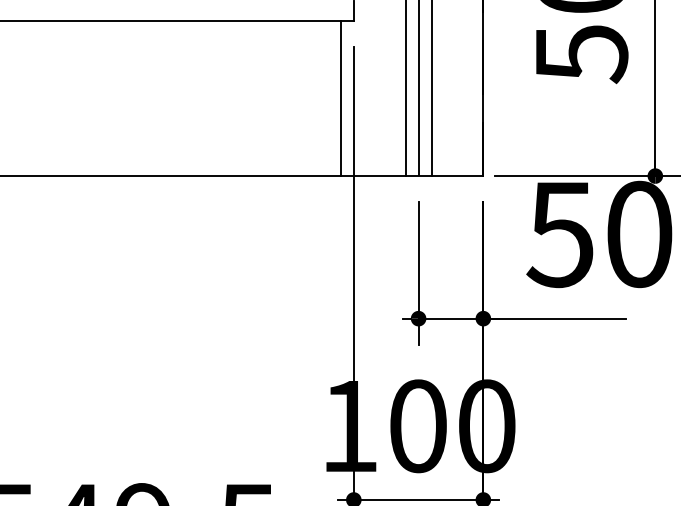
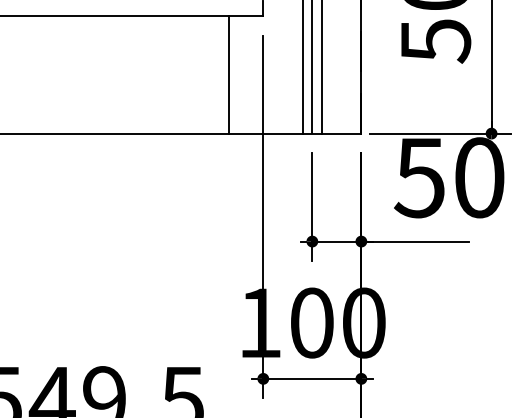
line: (340, 98) -> (229, 74), moved

